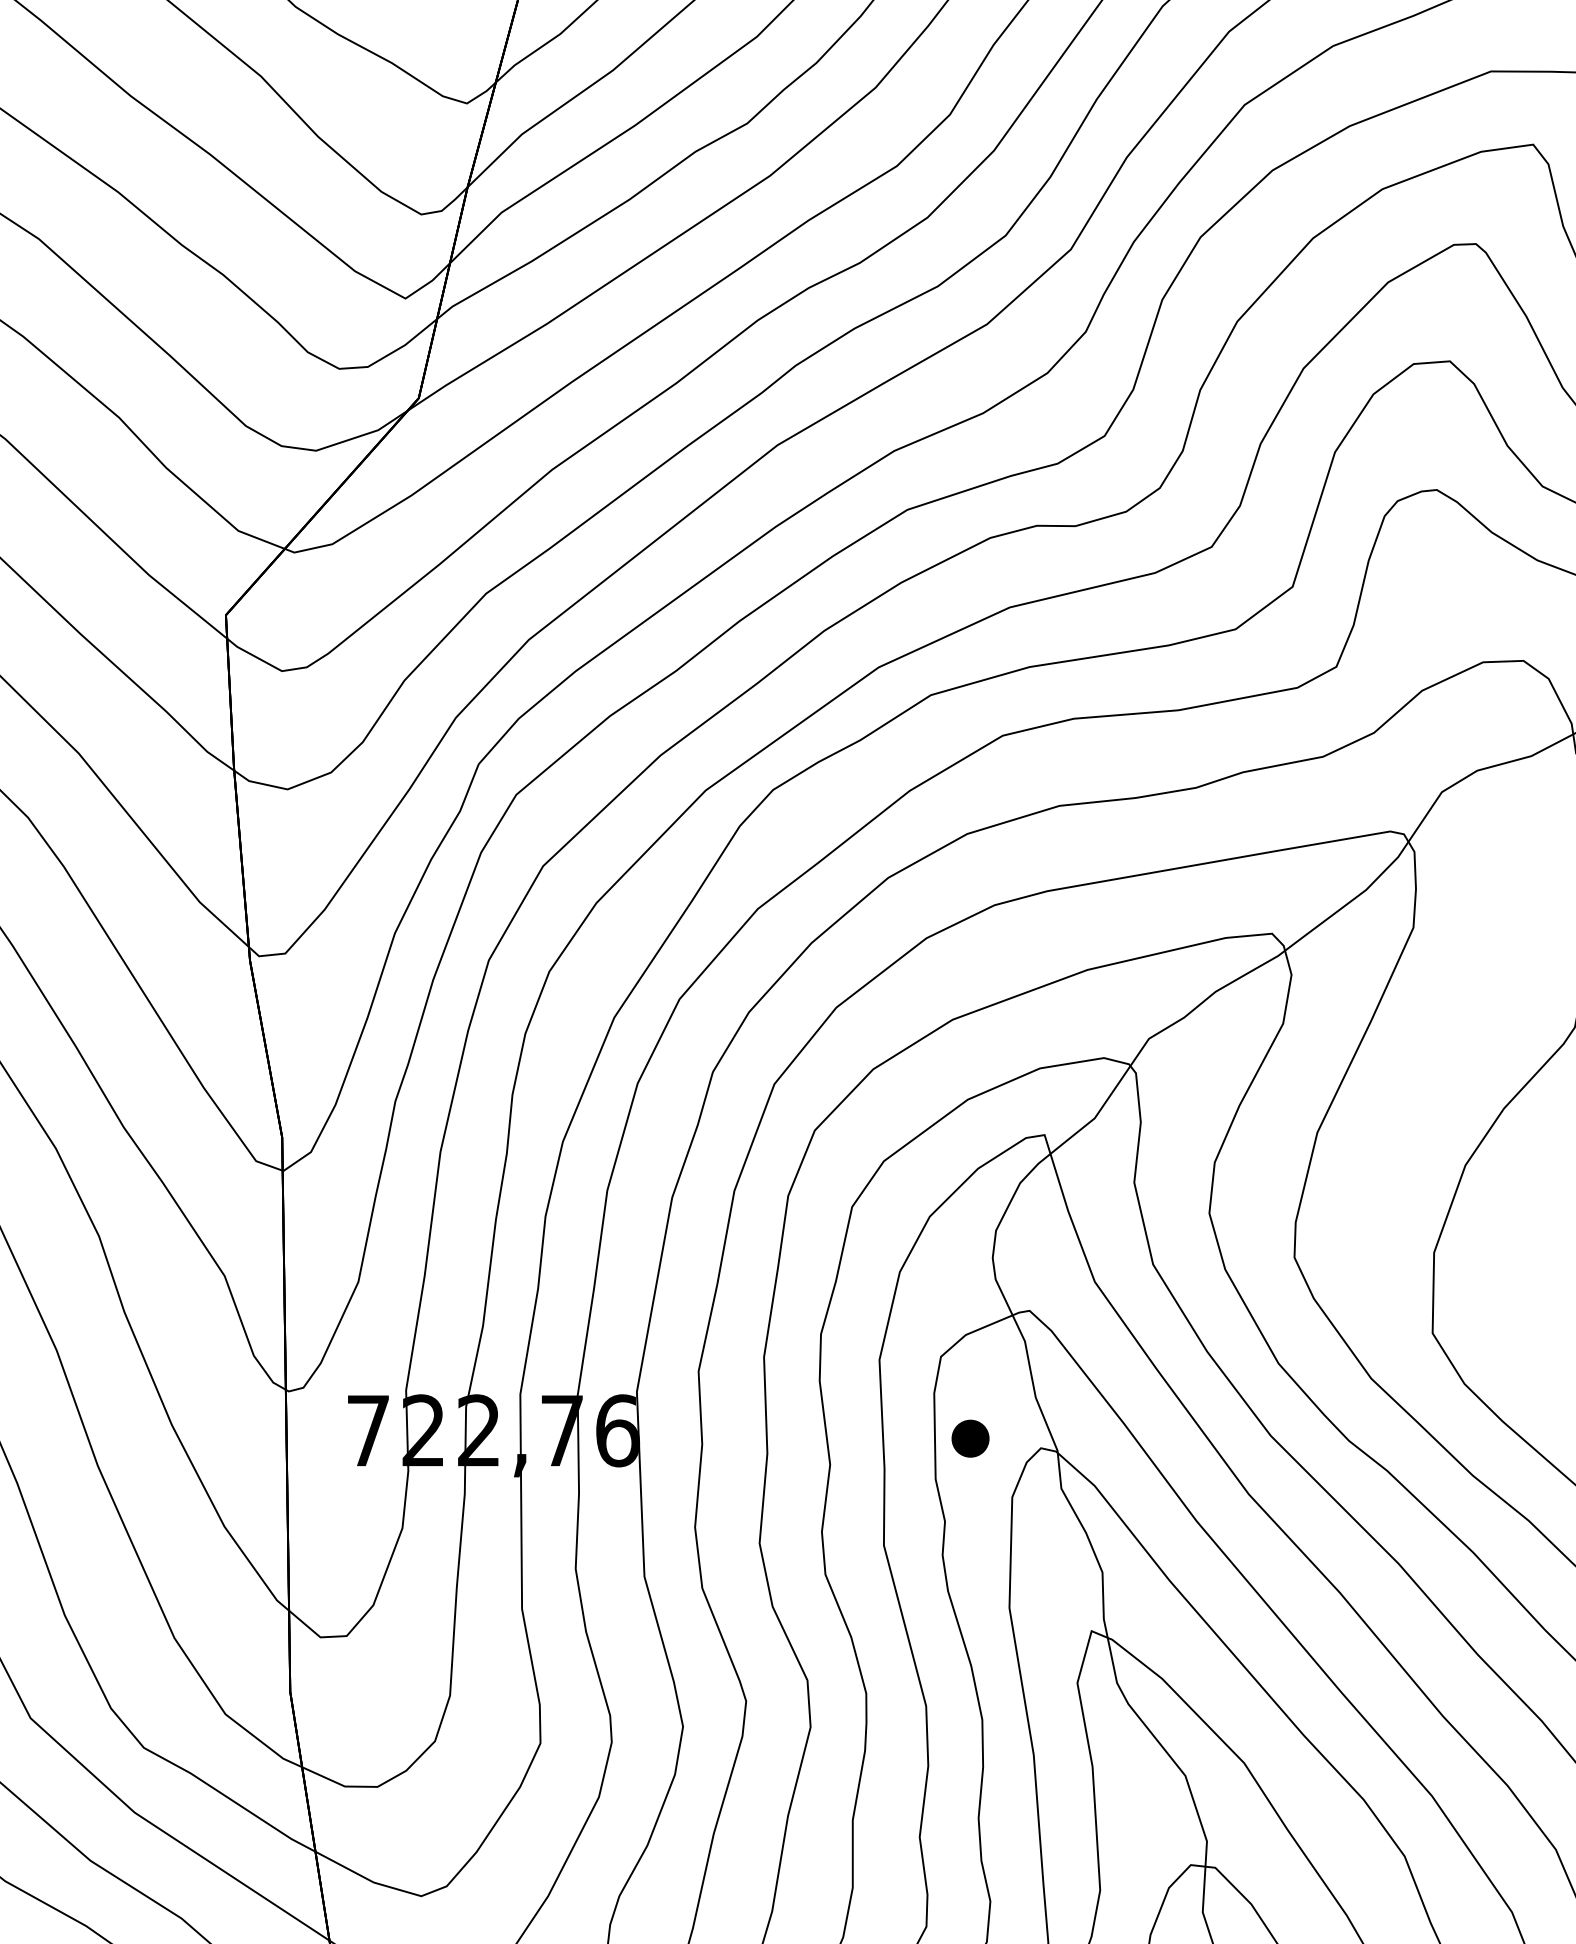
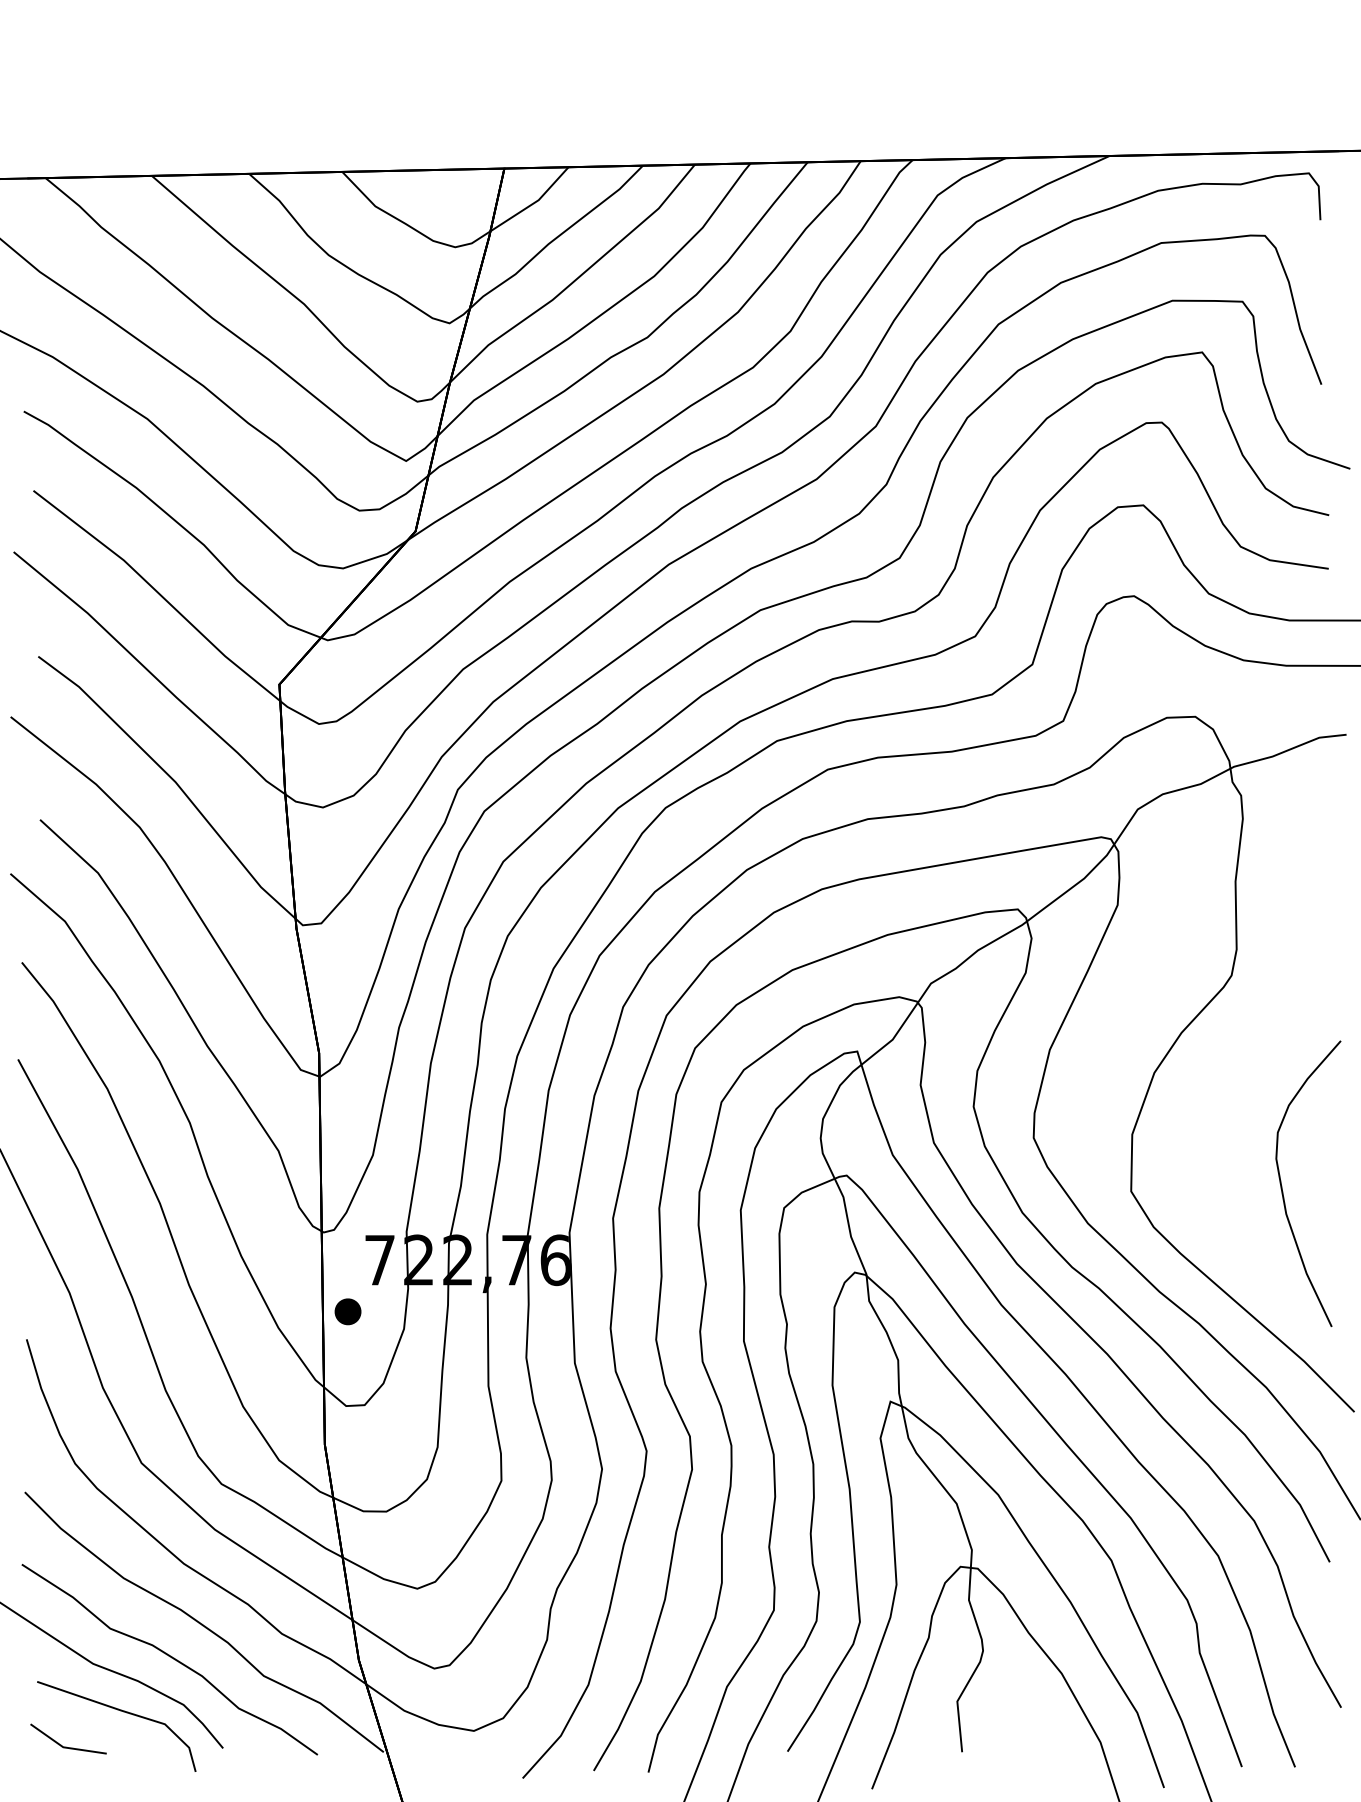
part: (969, 1438) -> (347, 1311), moved

